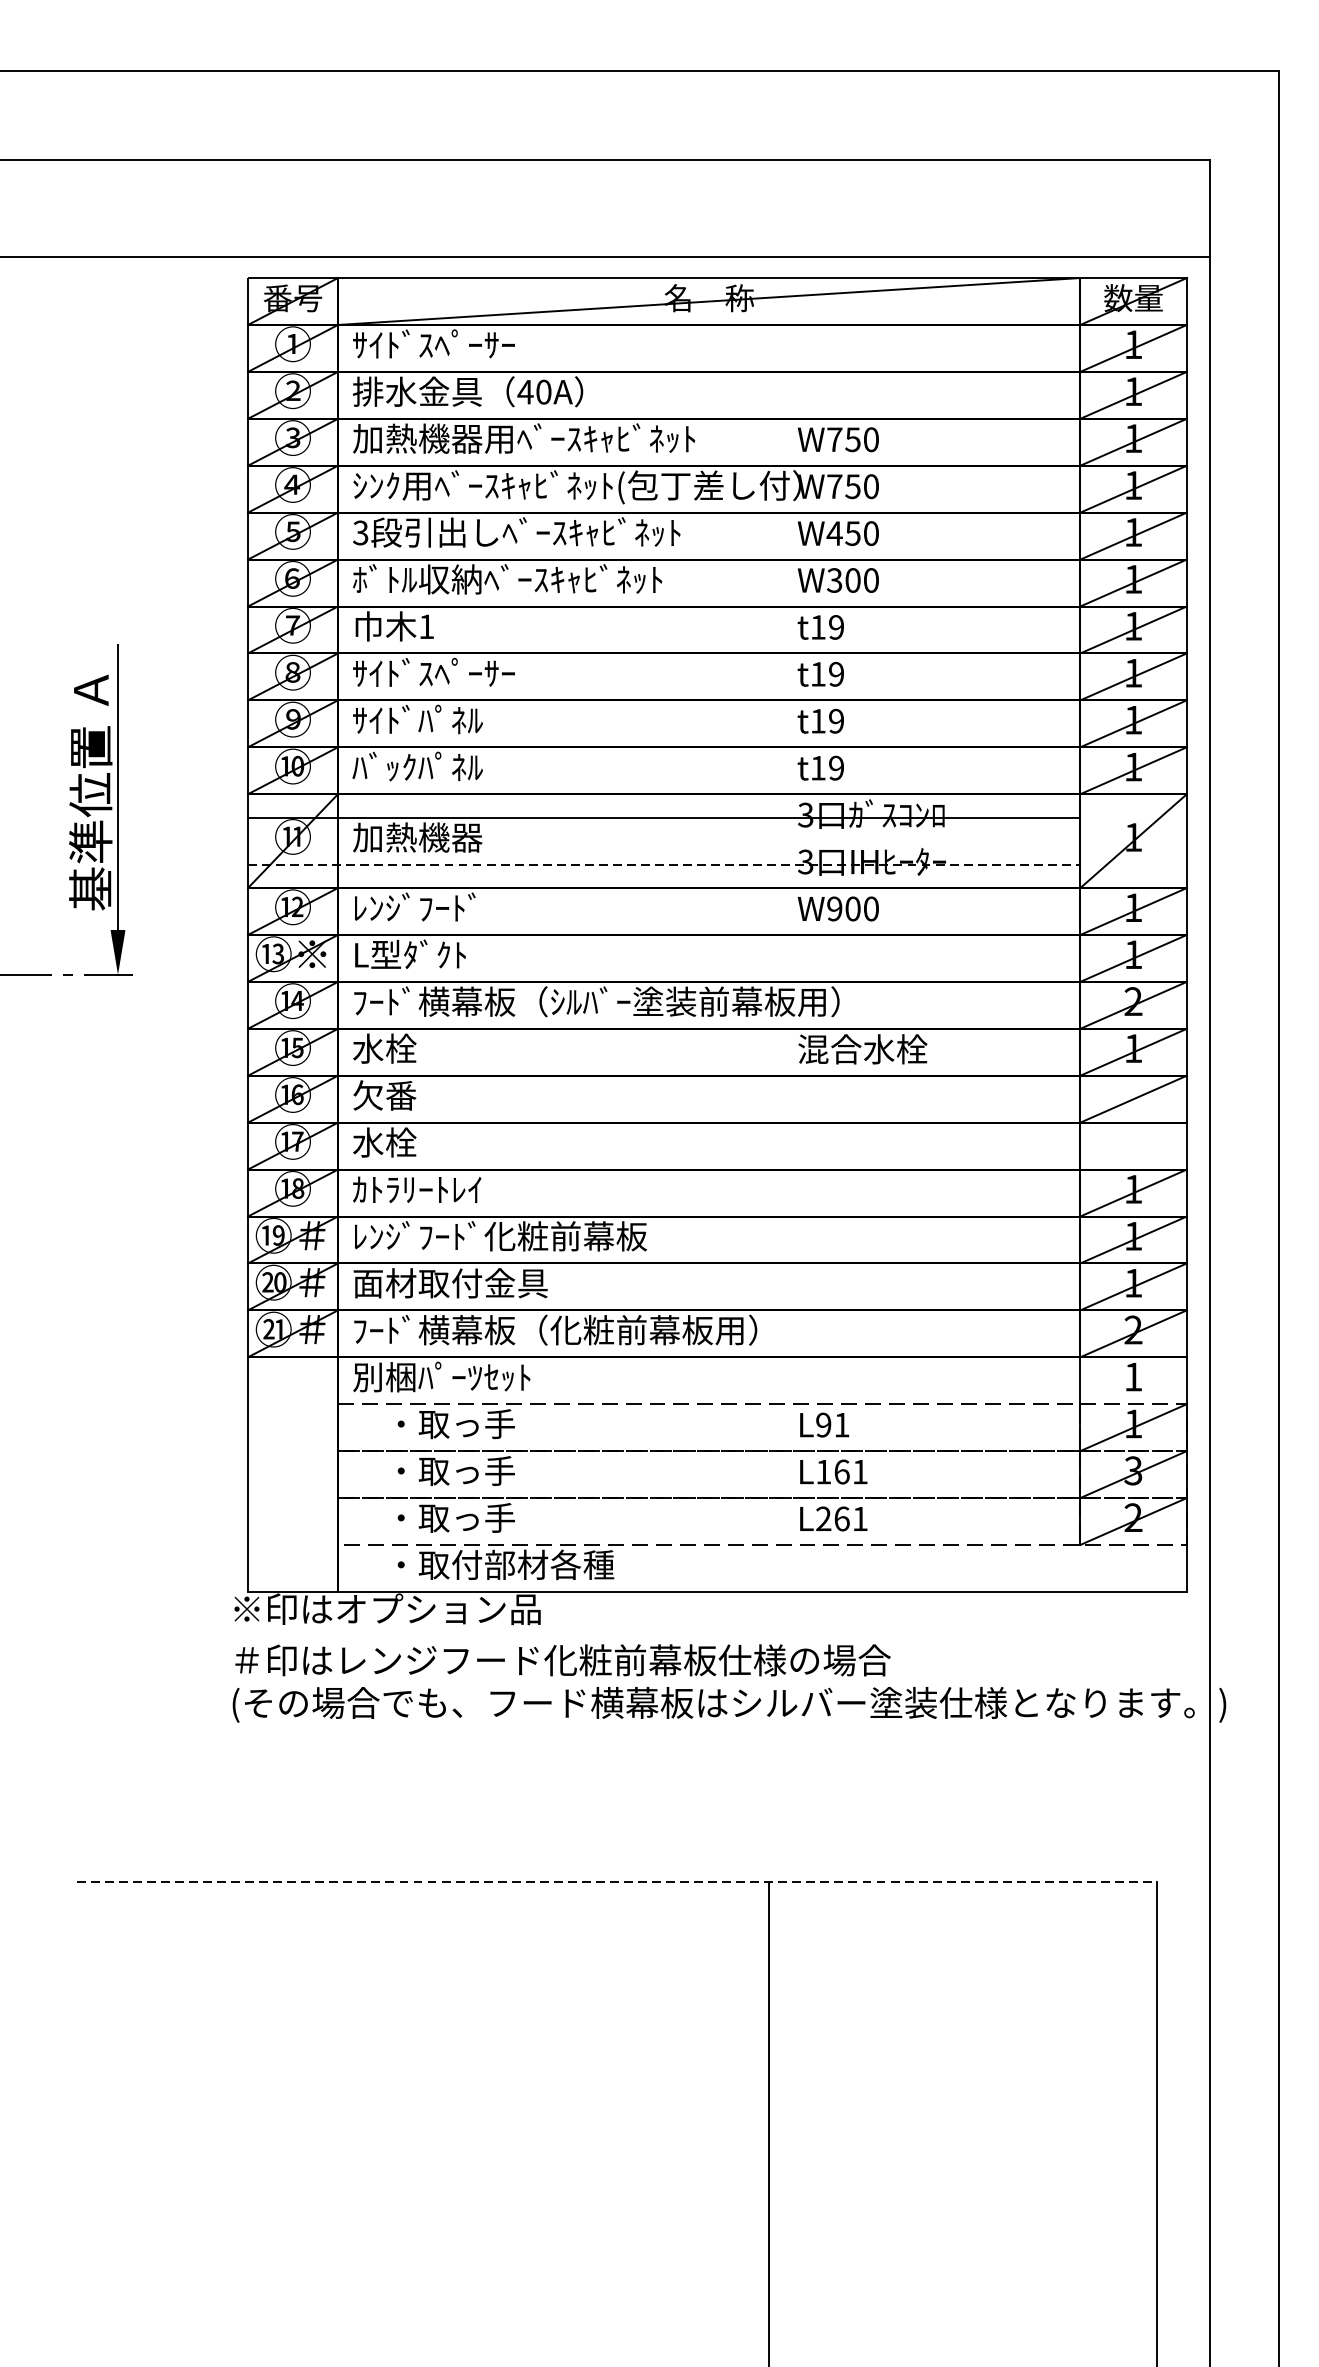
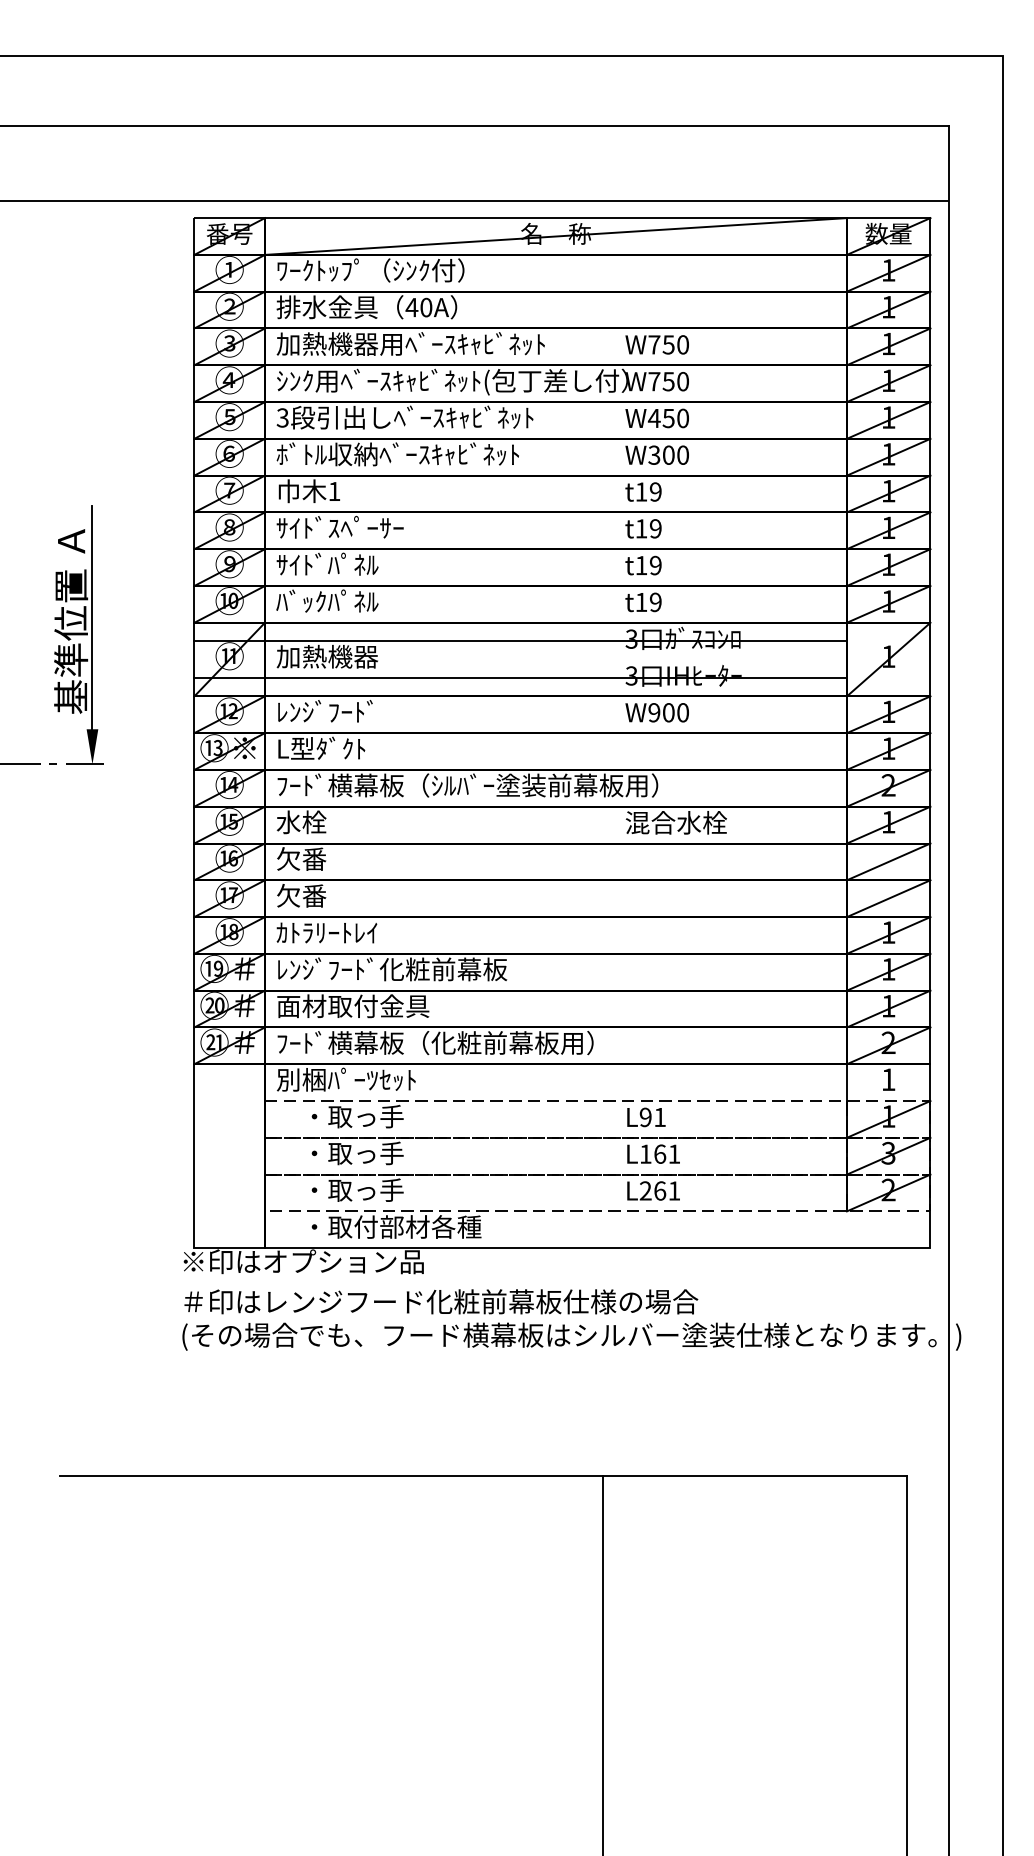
text: (472, 344) -> (370, 270), ｻｲﾄﾞｽﾍﾟｰｻｰ -> ﾜｰｸﾄｯﾌﾟ（ｼﾝｸ付）
line: (665, 863) -> (521, 677), dashed -> solid
text: (384, 1142) -> (301, 895), 水栓 -> 欠番
line: (1133, 1145) -> (888, 898), added
line: (618, 1881) -> (484, 1475), dashed -> solid

